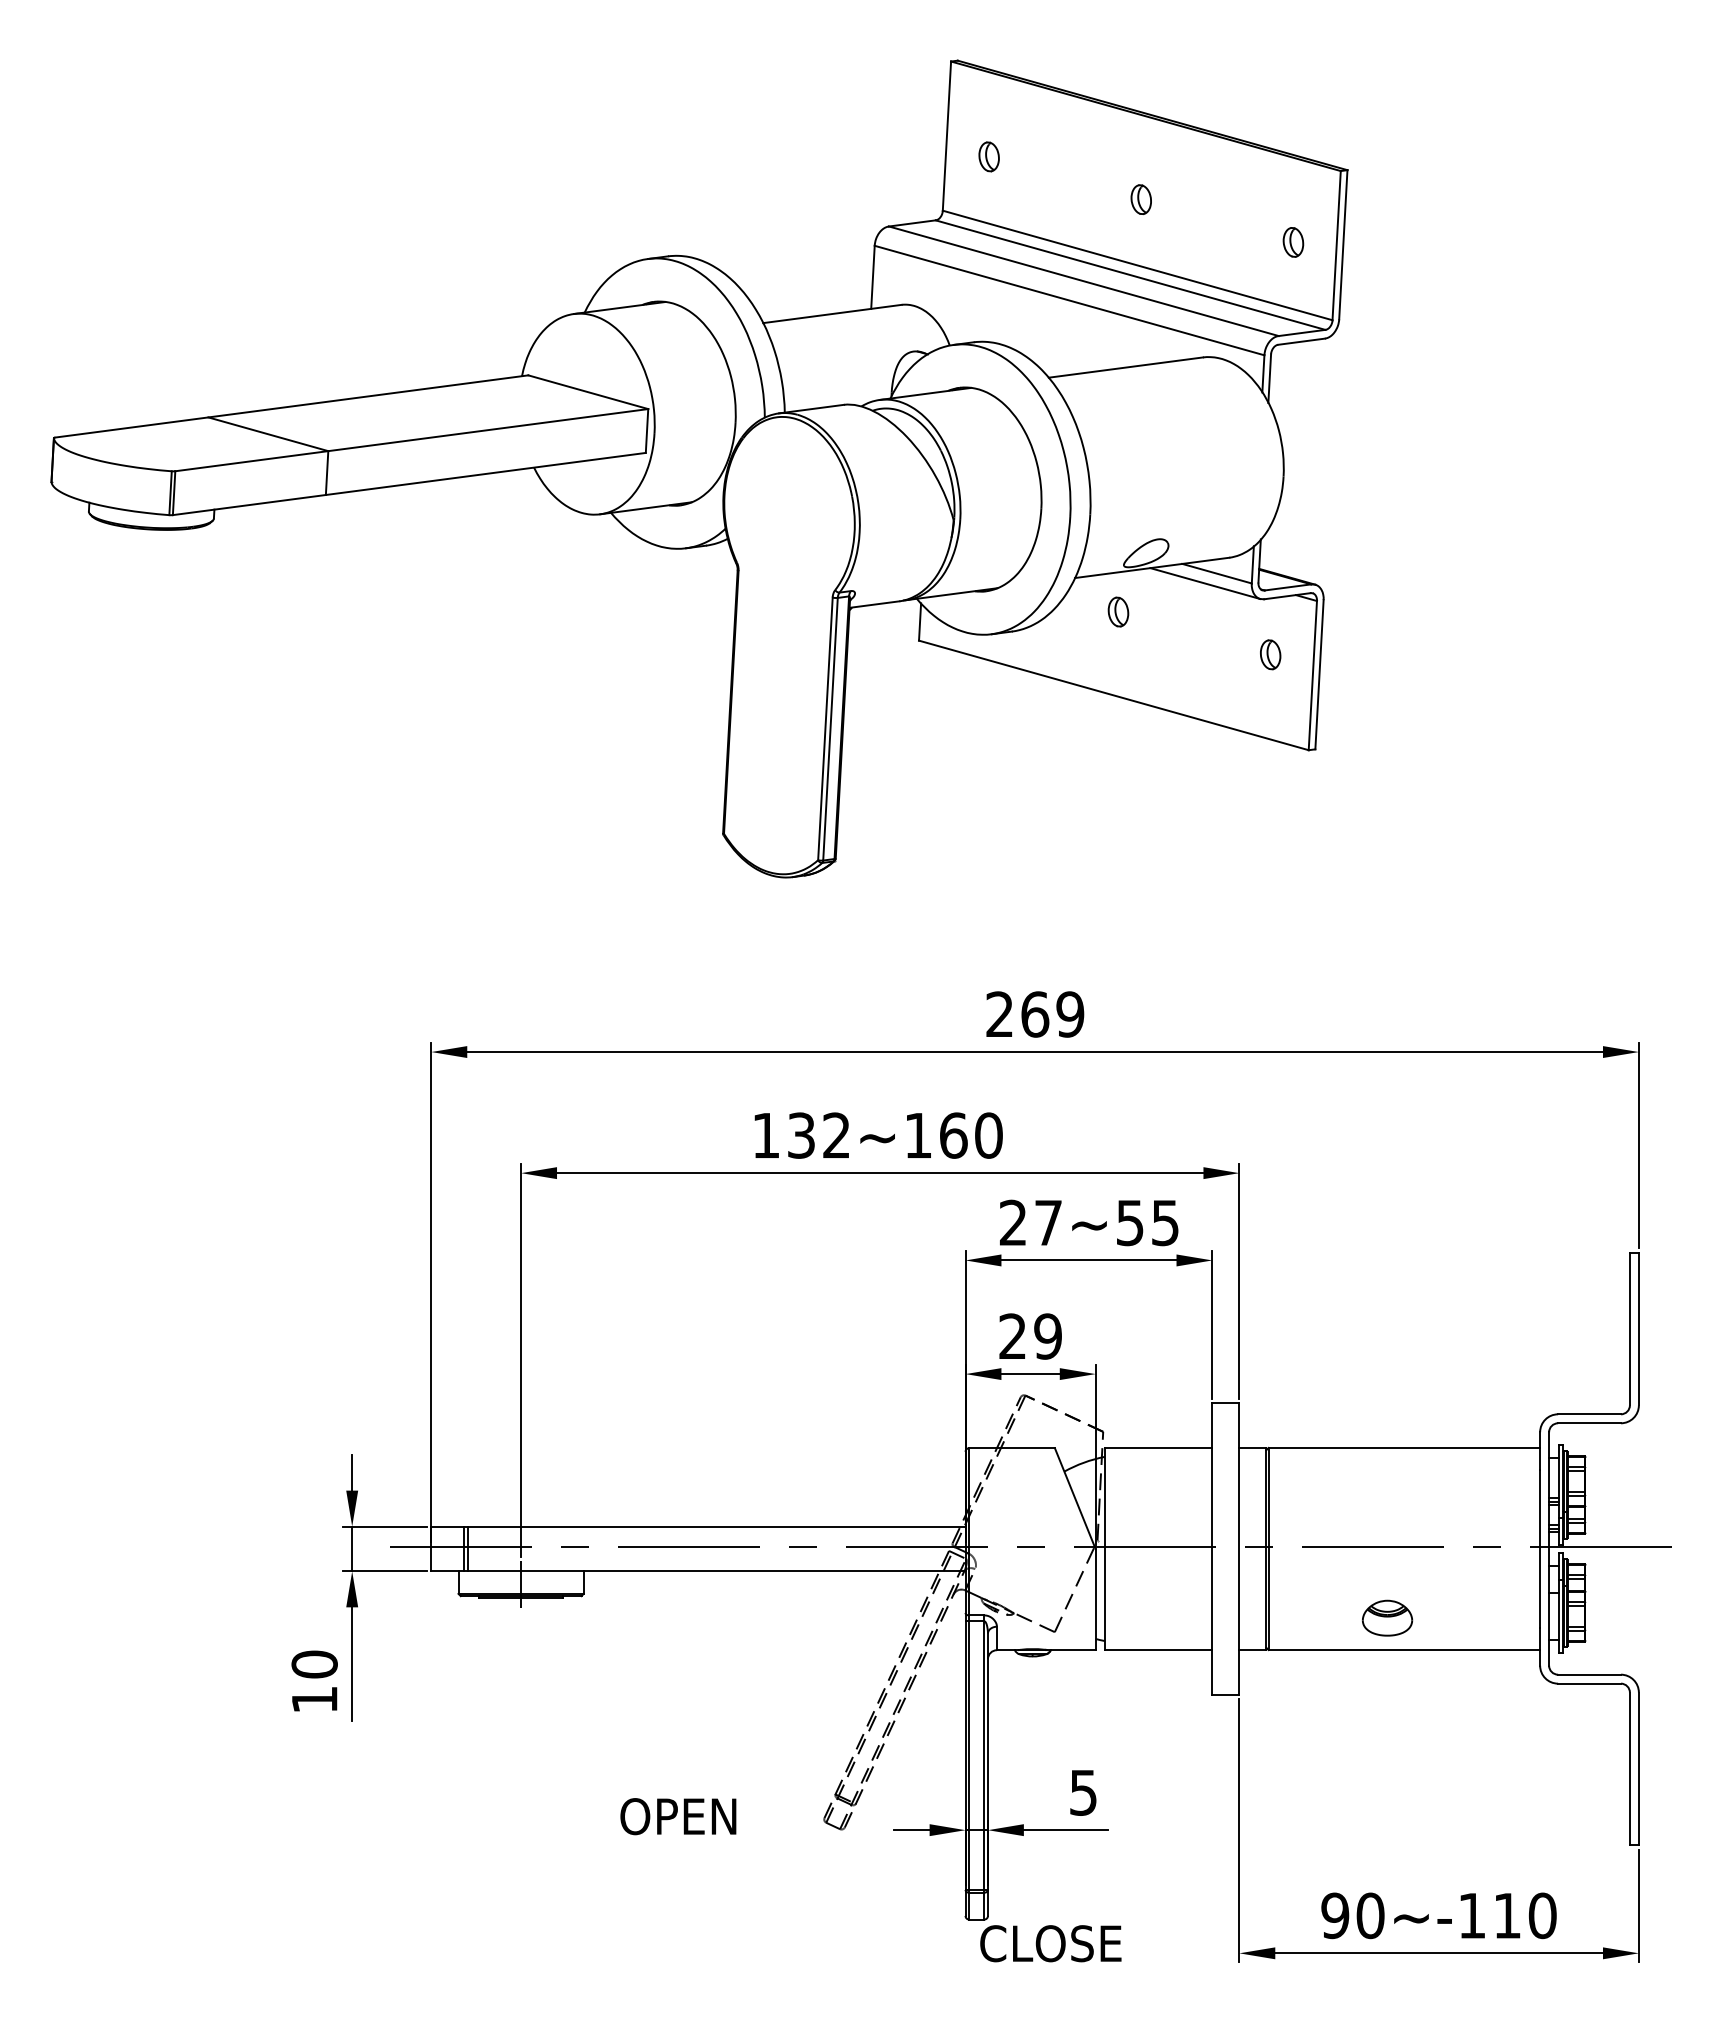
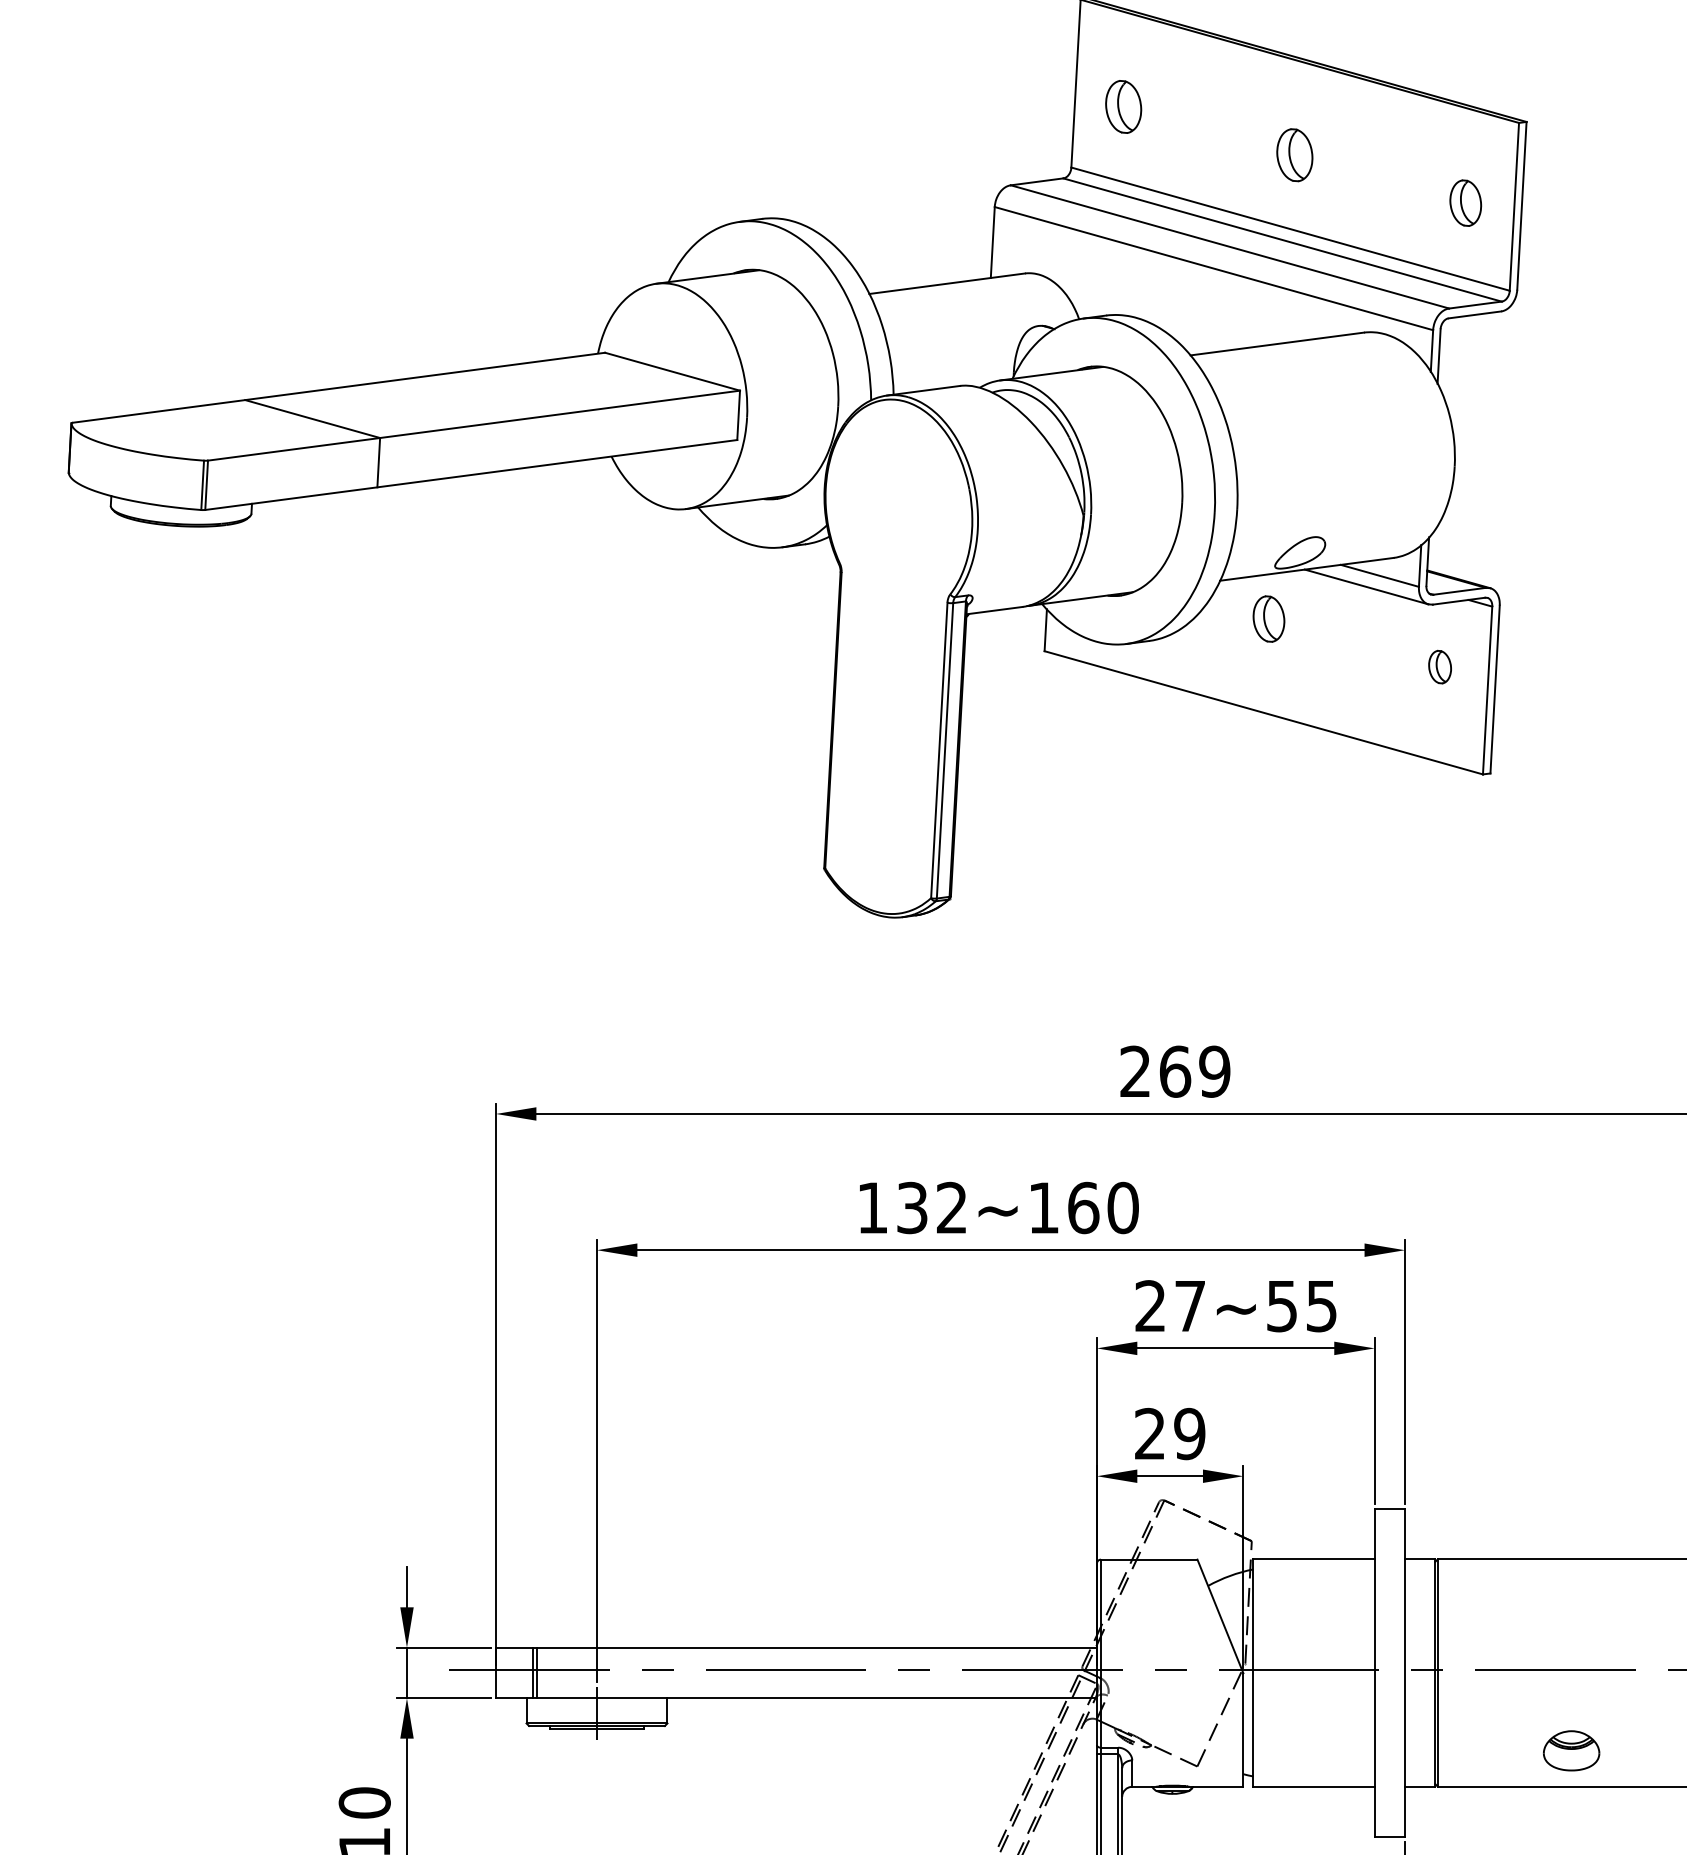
part: (988, 156) -> (1122, 106), size x1.6
part: (1140, 199) -> (1293, 154), size x1.6
part: (1293, 242) -> (1465, 203), size x1.4
part: (1118, 611) -> (1268, 618), size x1.4

